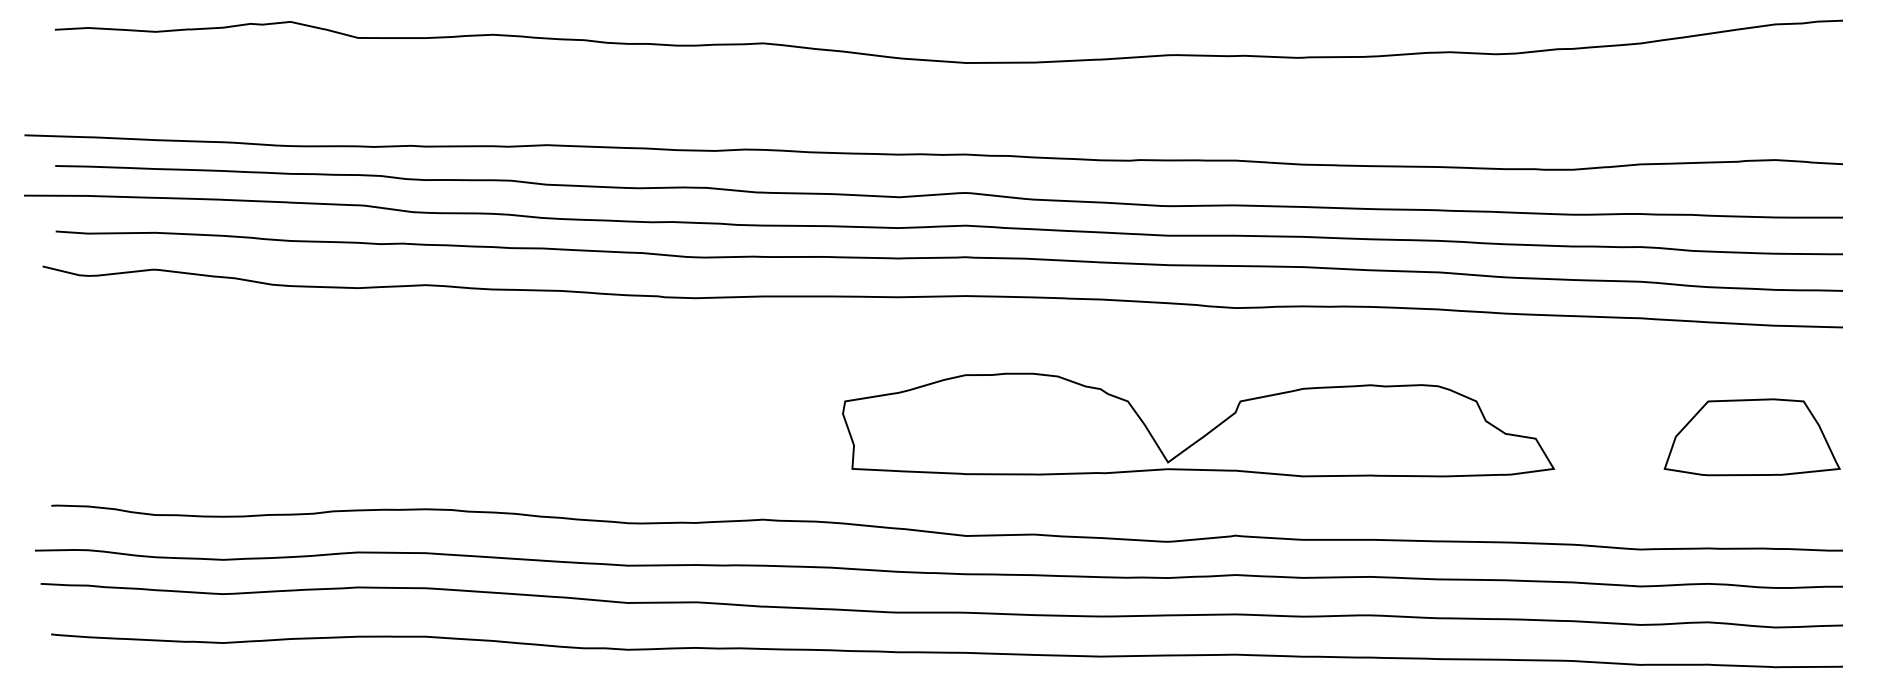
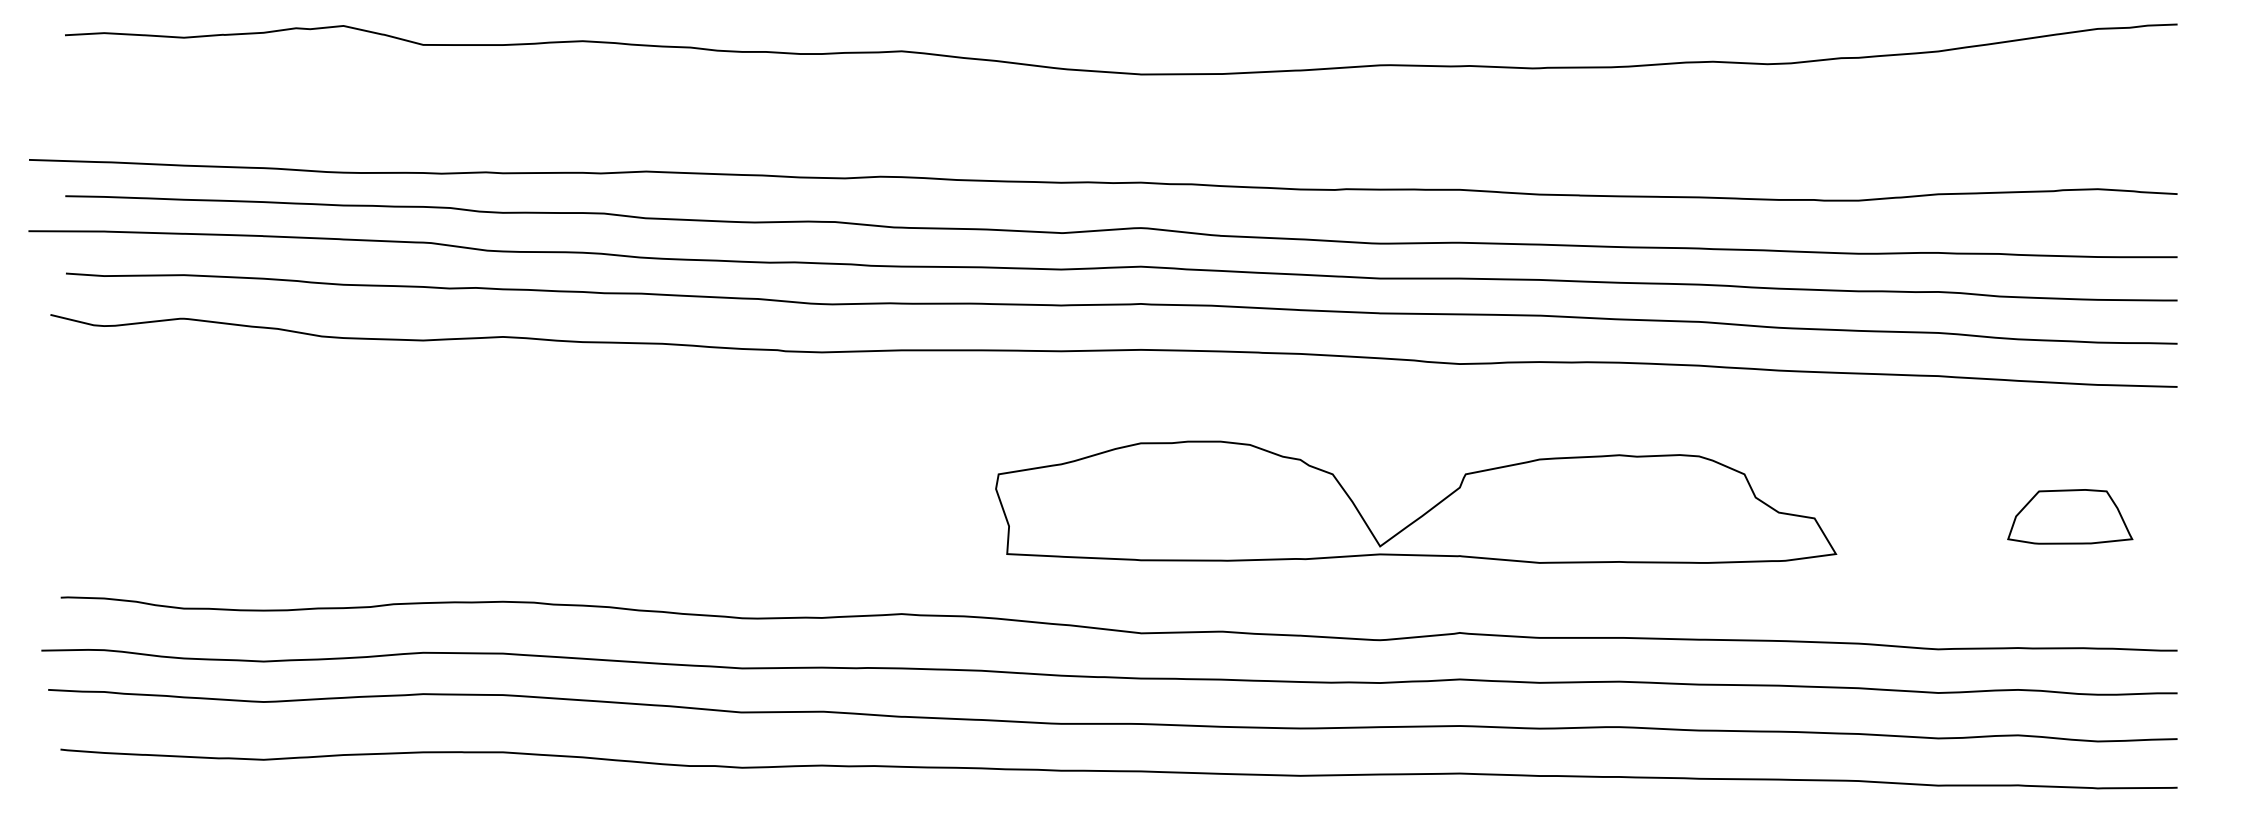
part: (1751, 437) -> (2069, 516), size x0.6

